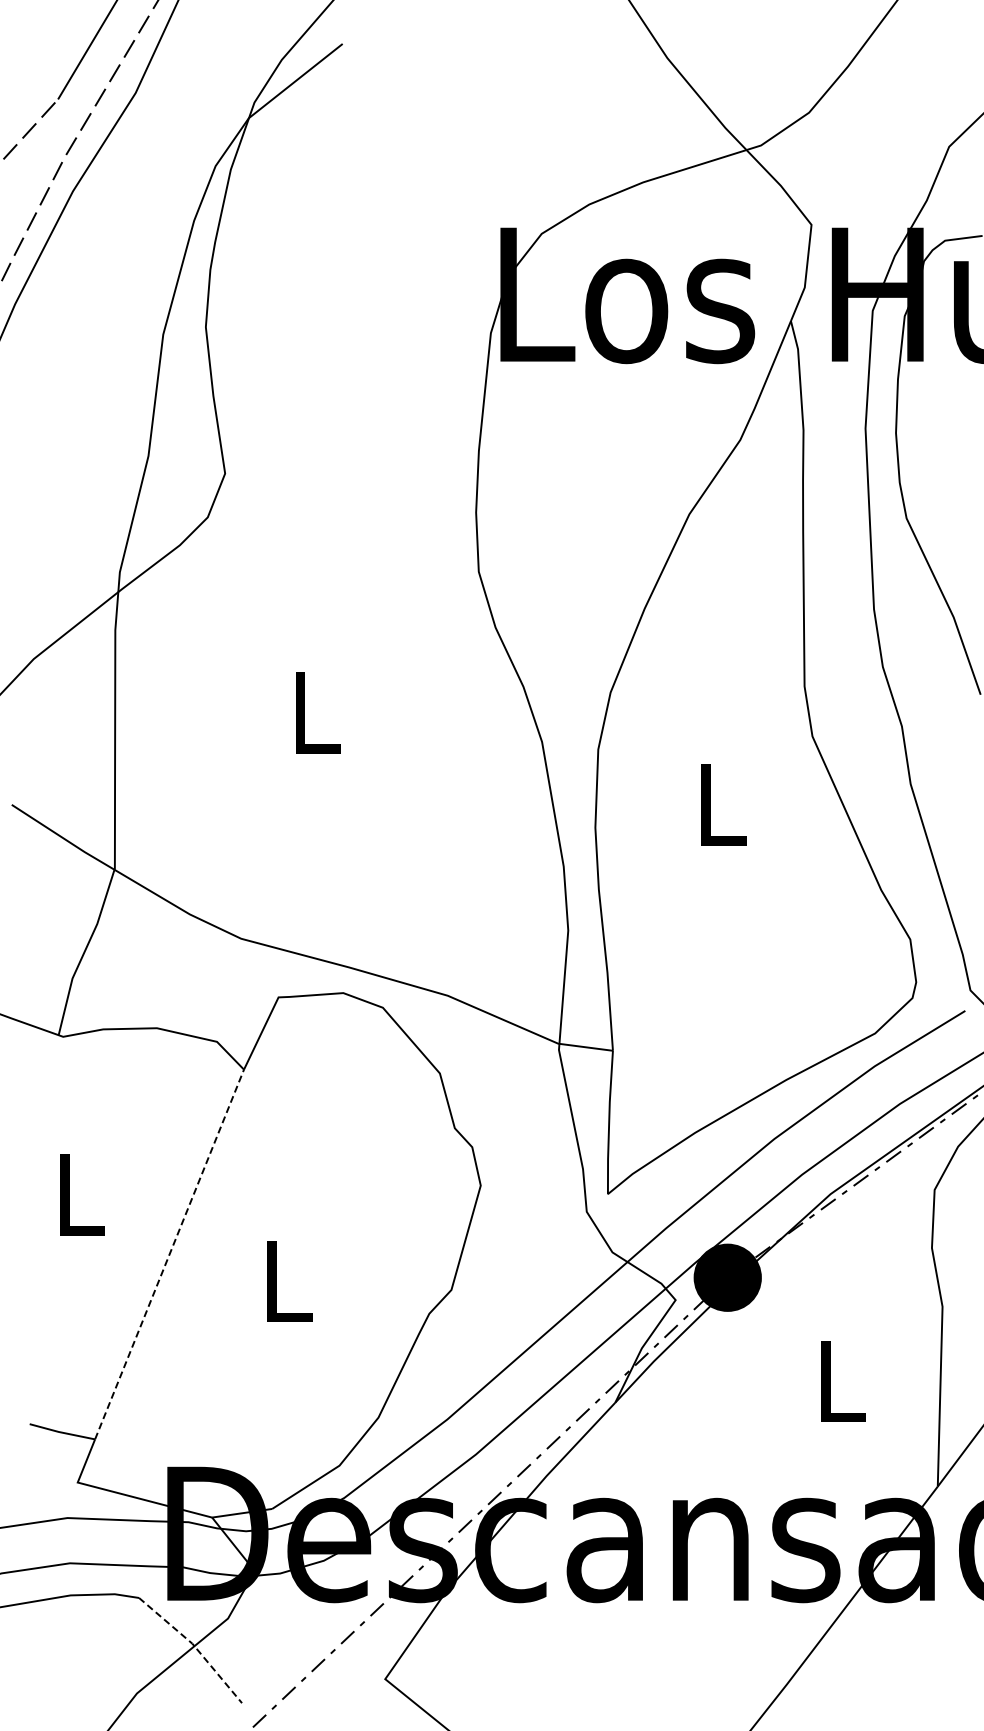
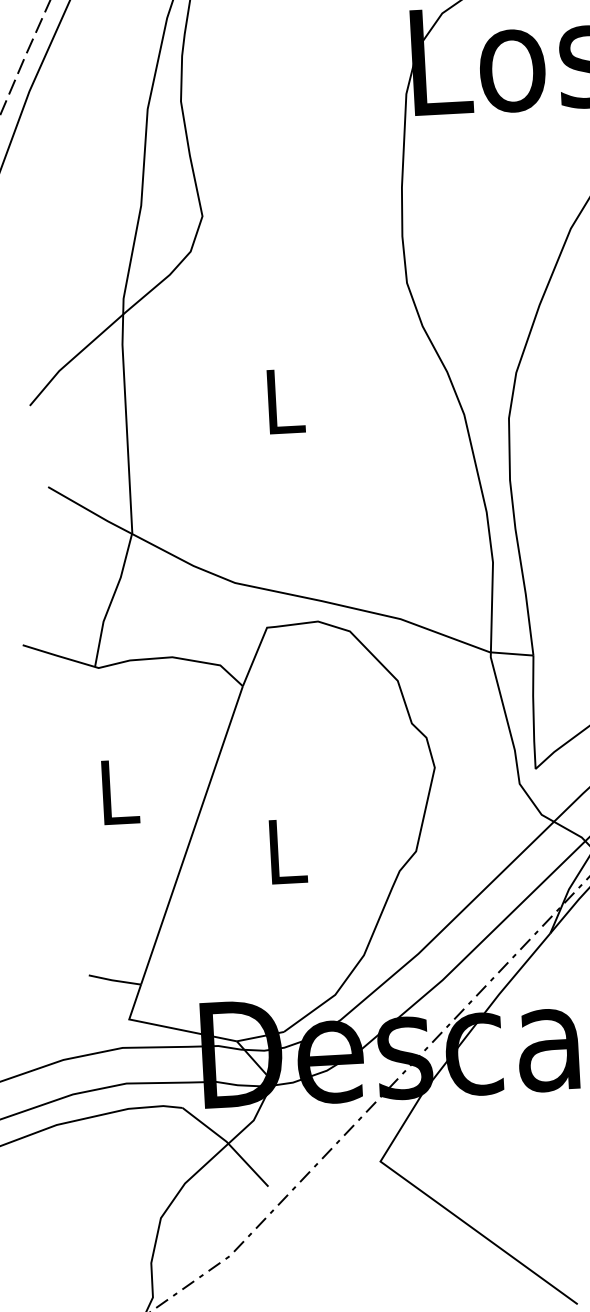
line: (169, 1254) -> (191, 835), dashed -> solid
line: (194, 1645) -> (228, 1143), dashed -> solid

